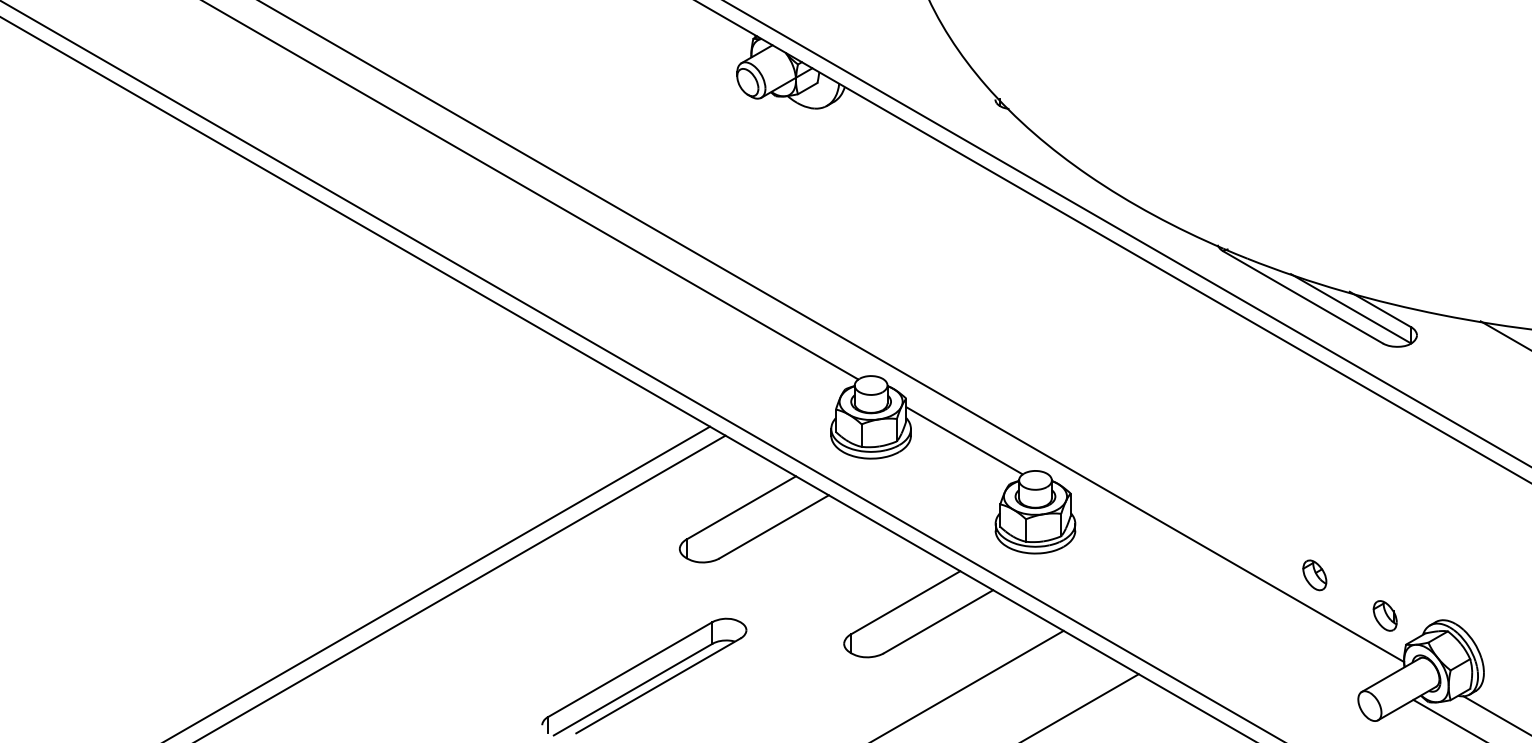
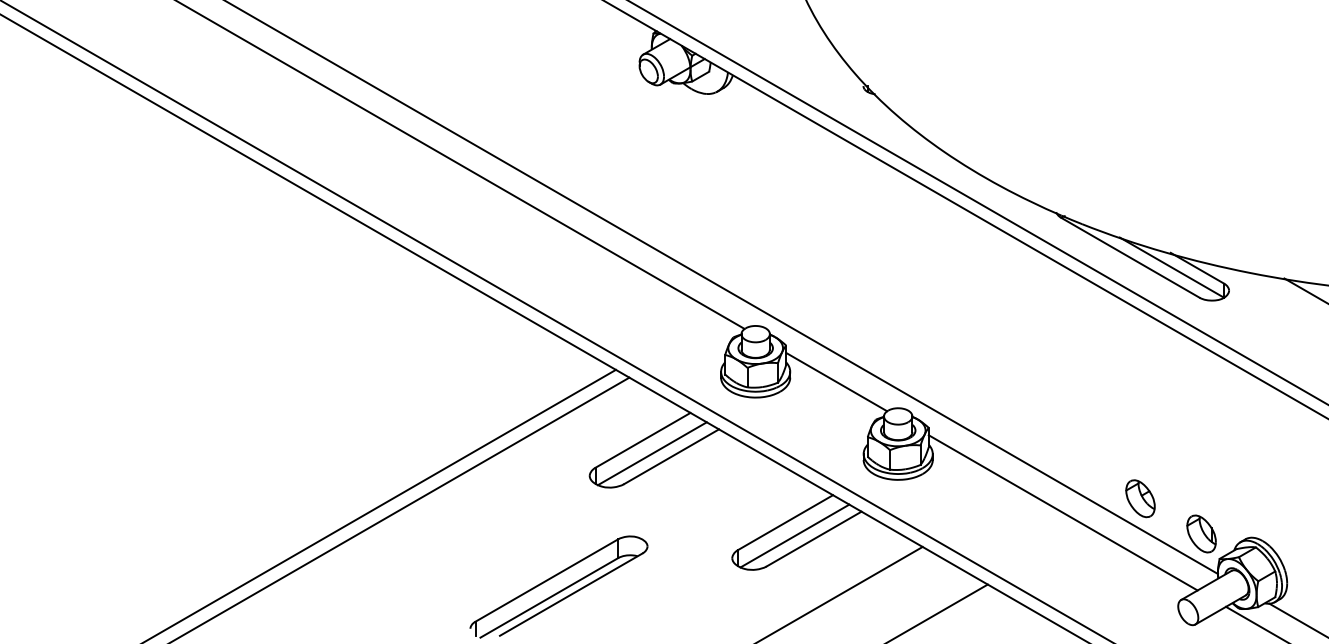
line: (751, 523) -> (651, 453), added
part: (1314, 575) -> (1140, 498), size x1.43
line: (1224, 591) -> (1062, 512), added
part: (1385, 615) -> (1201, 533), size x1.43
line: (915, 617) -> (794, 535), added

